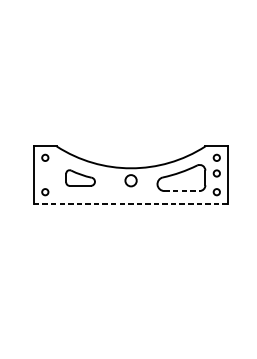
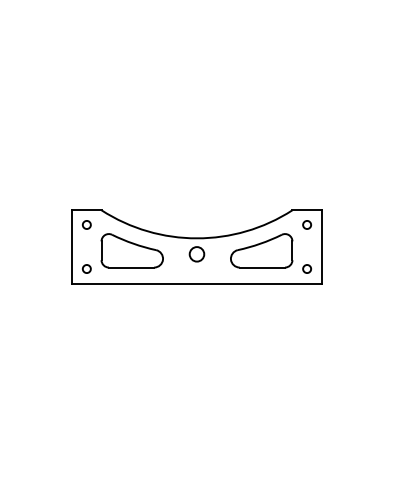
circle: (216, 173) -> (306, 244), removed
part: (80, 177) -> (131, 250), size x1.67
line: (182, 190) -> (262, 267), dashed -> solid
line: (131, 203) -> (197, 283), dashed -> solid

